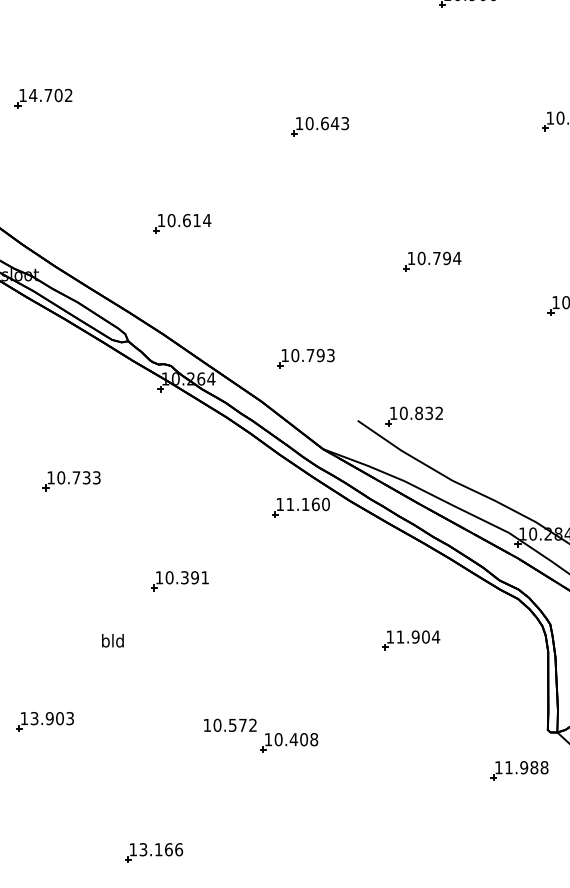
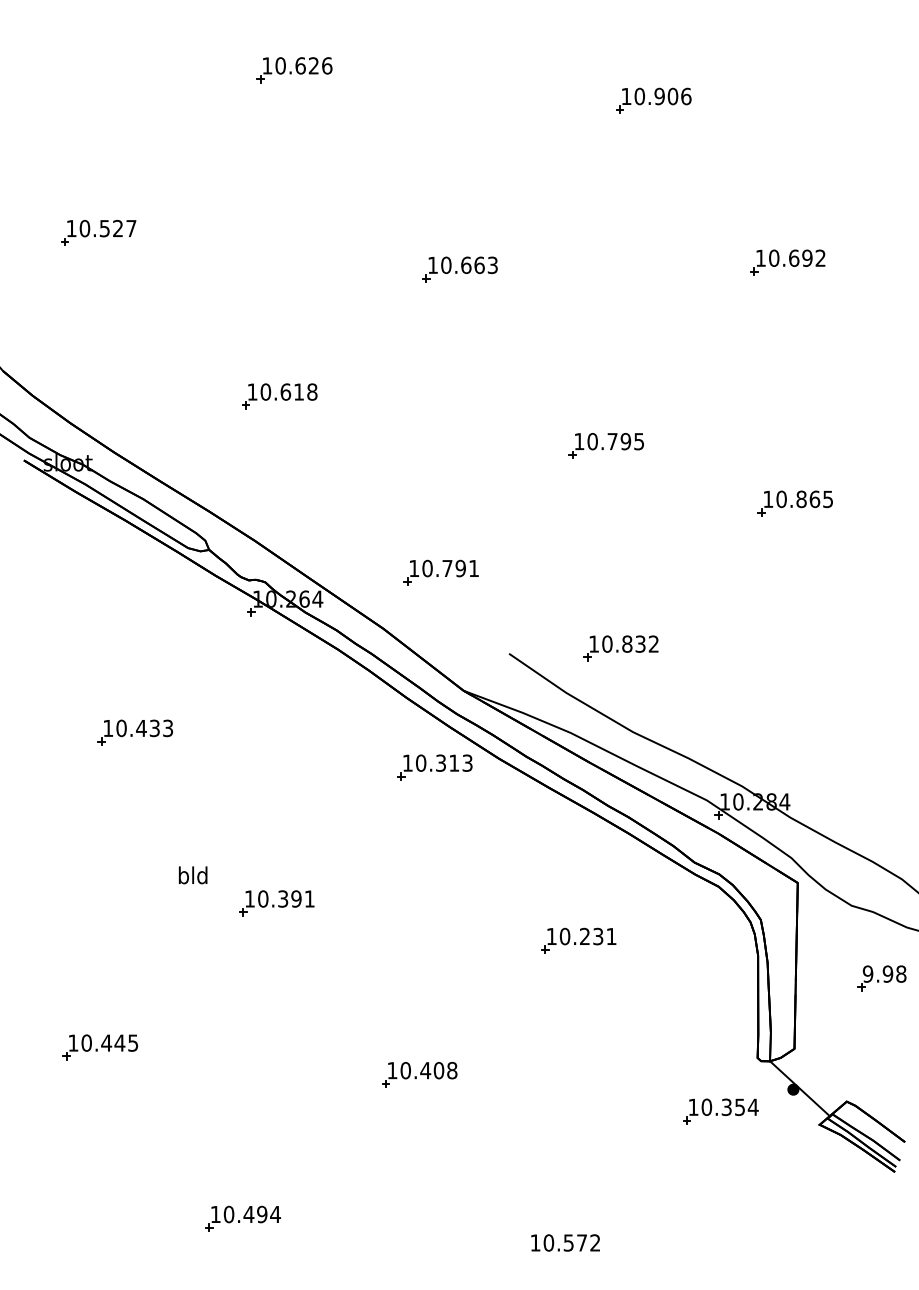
text: (50, 95) -> (107, 228), 14.702 -> 10.527
text: (335, 123) -> (479, 265), 10.643 -> 10.663
text: (206, 220) -> (311, 391), 10.614 -> 10.618
text: (456, 258) -> (638, 441), 10.794 -> 10.795
text: (330, 355) -> (473, 568), 10.793 -> 10.791
part: (413, 416) -> (620, 648), moved
text: (76, 477) -> (141, 728), 10.733 -> 10.433
text: (308, 503) -> (444, 762), 11.160 -> 10.313
part: (179, 581) -> (276, 903), moved
text: (418, 637) -> (588, 936), 11.904 -> 10.231
text: (113, 640) -> (193, 875), moved
text: (52, 718) -> (109, 1042), 13.903 -> 10.445
text: (230, 725) -> (565, 1242), moved
text: (526, 767) -> (729, 1107), 11.988 -> 10.354
text: (161, 849) -> (252, 1214), 13.166 -> 10.494

